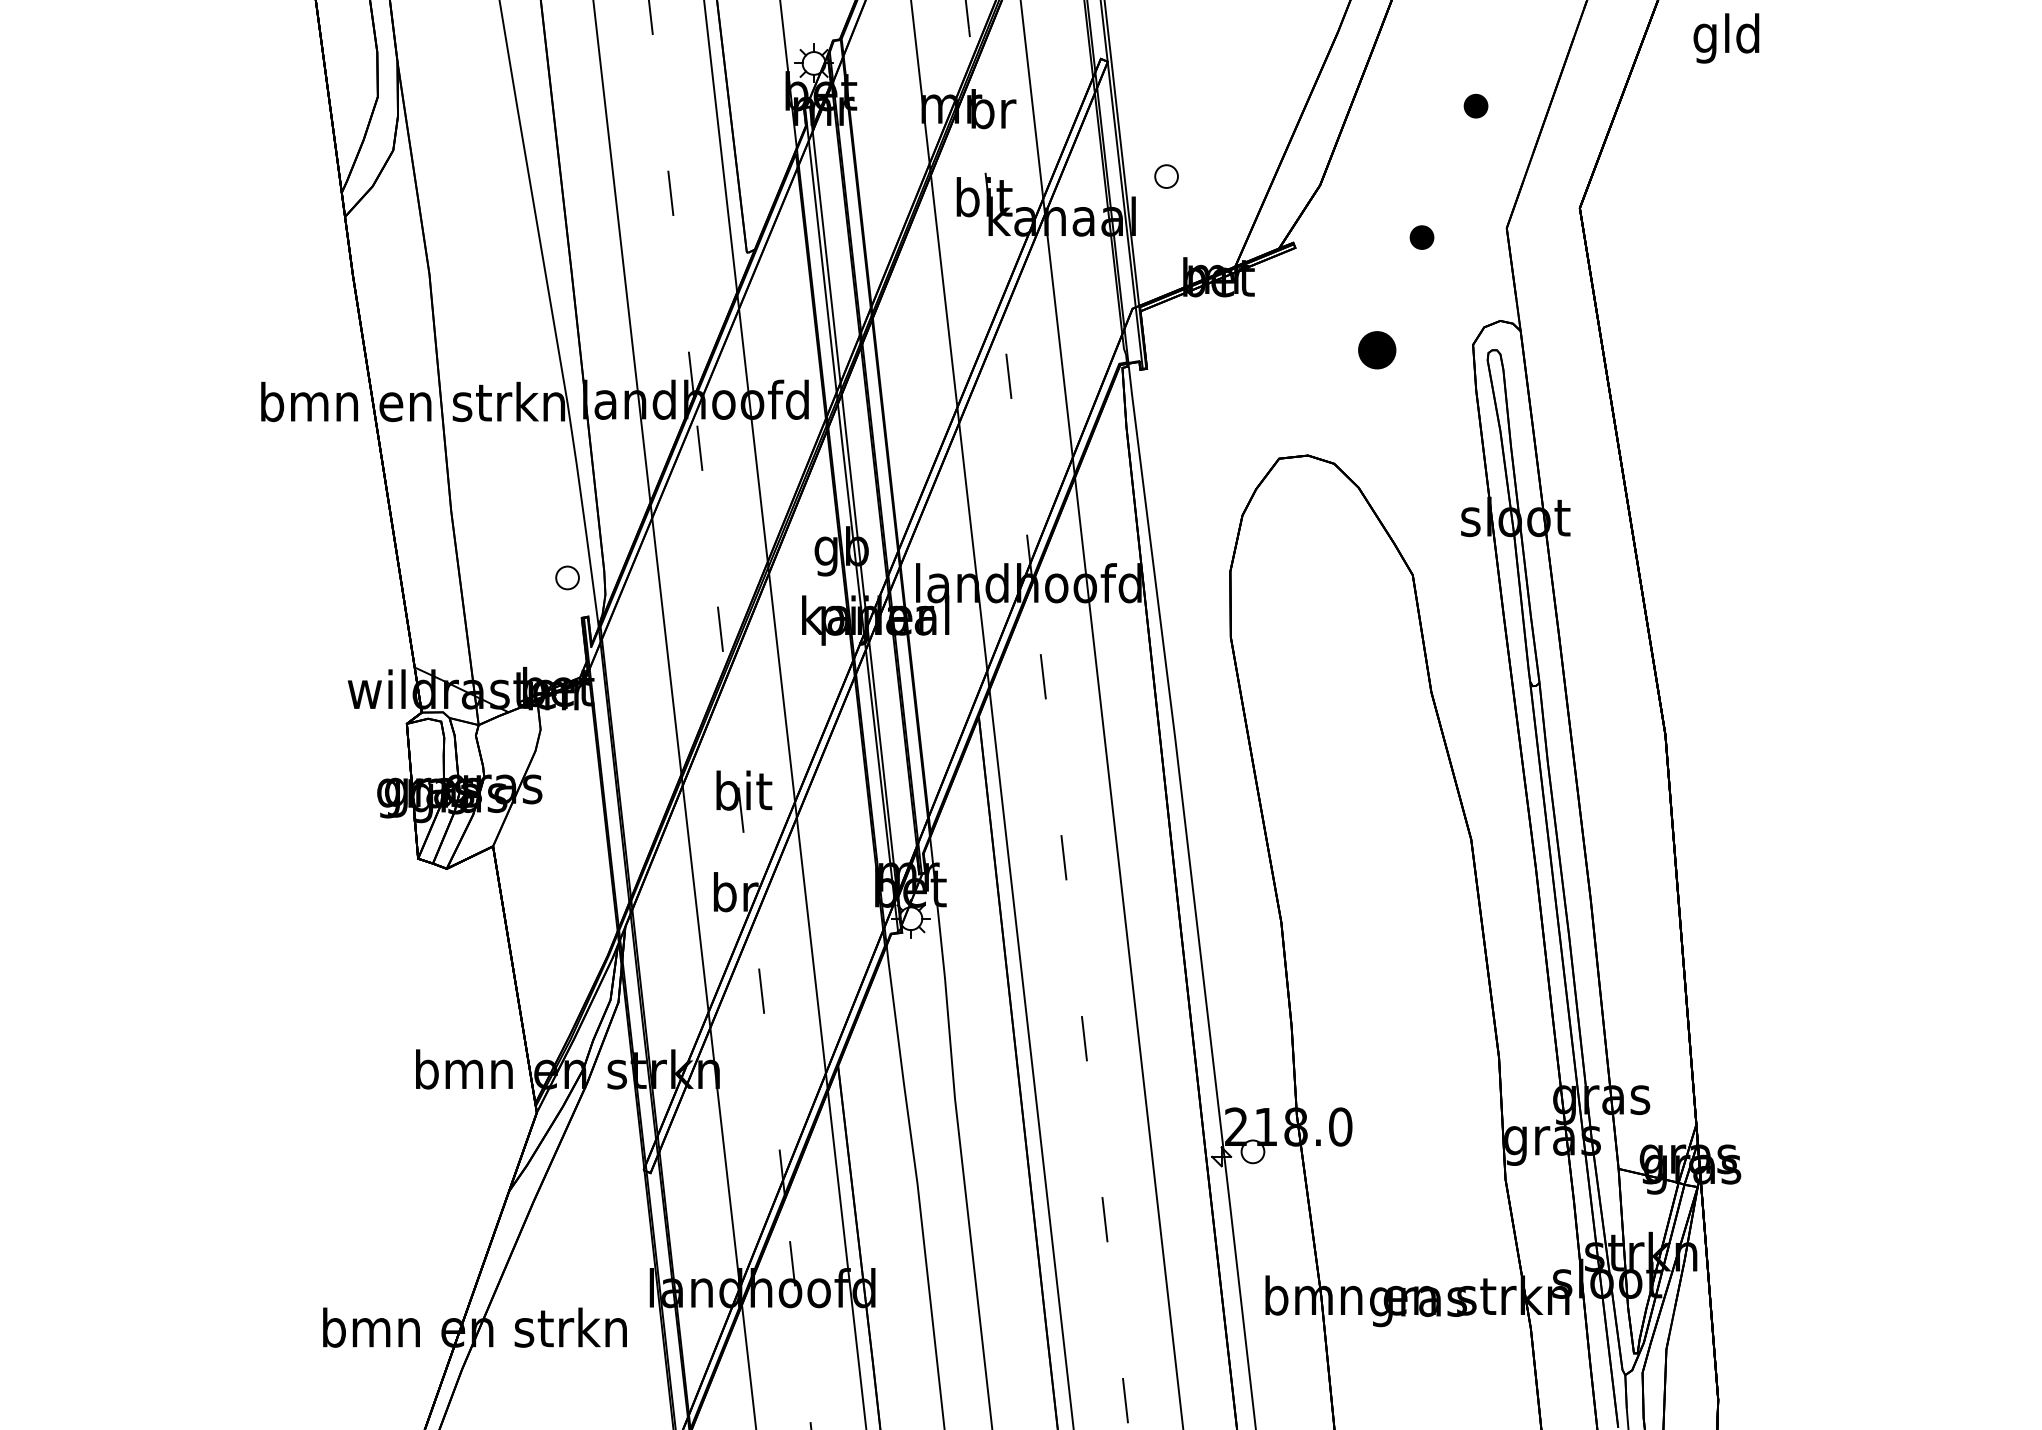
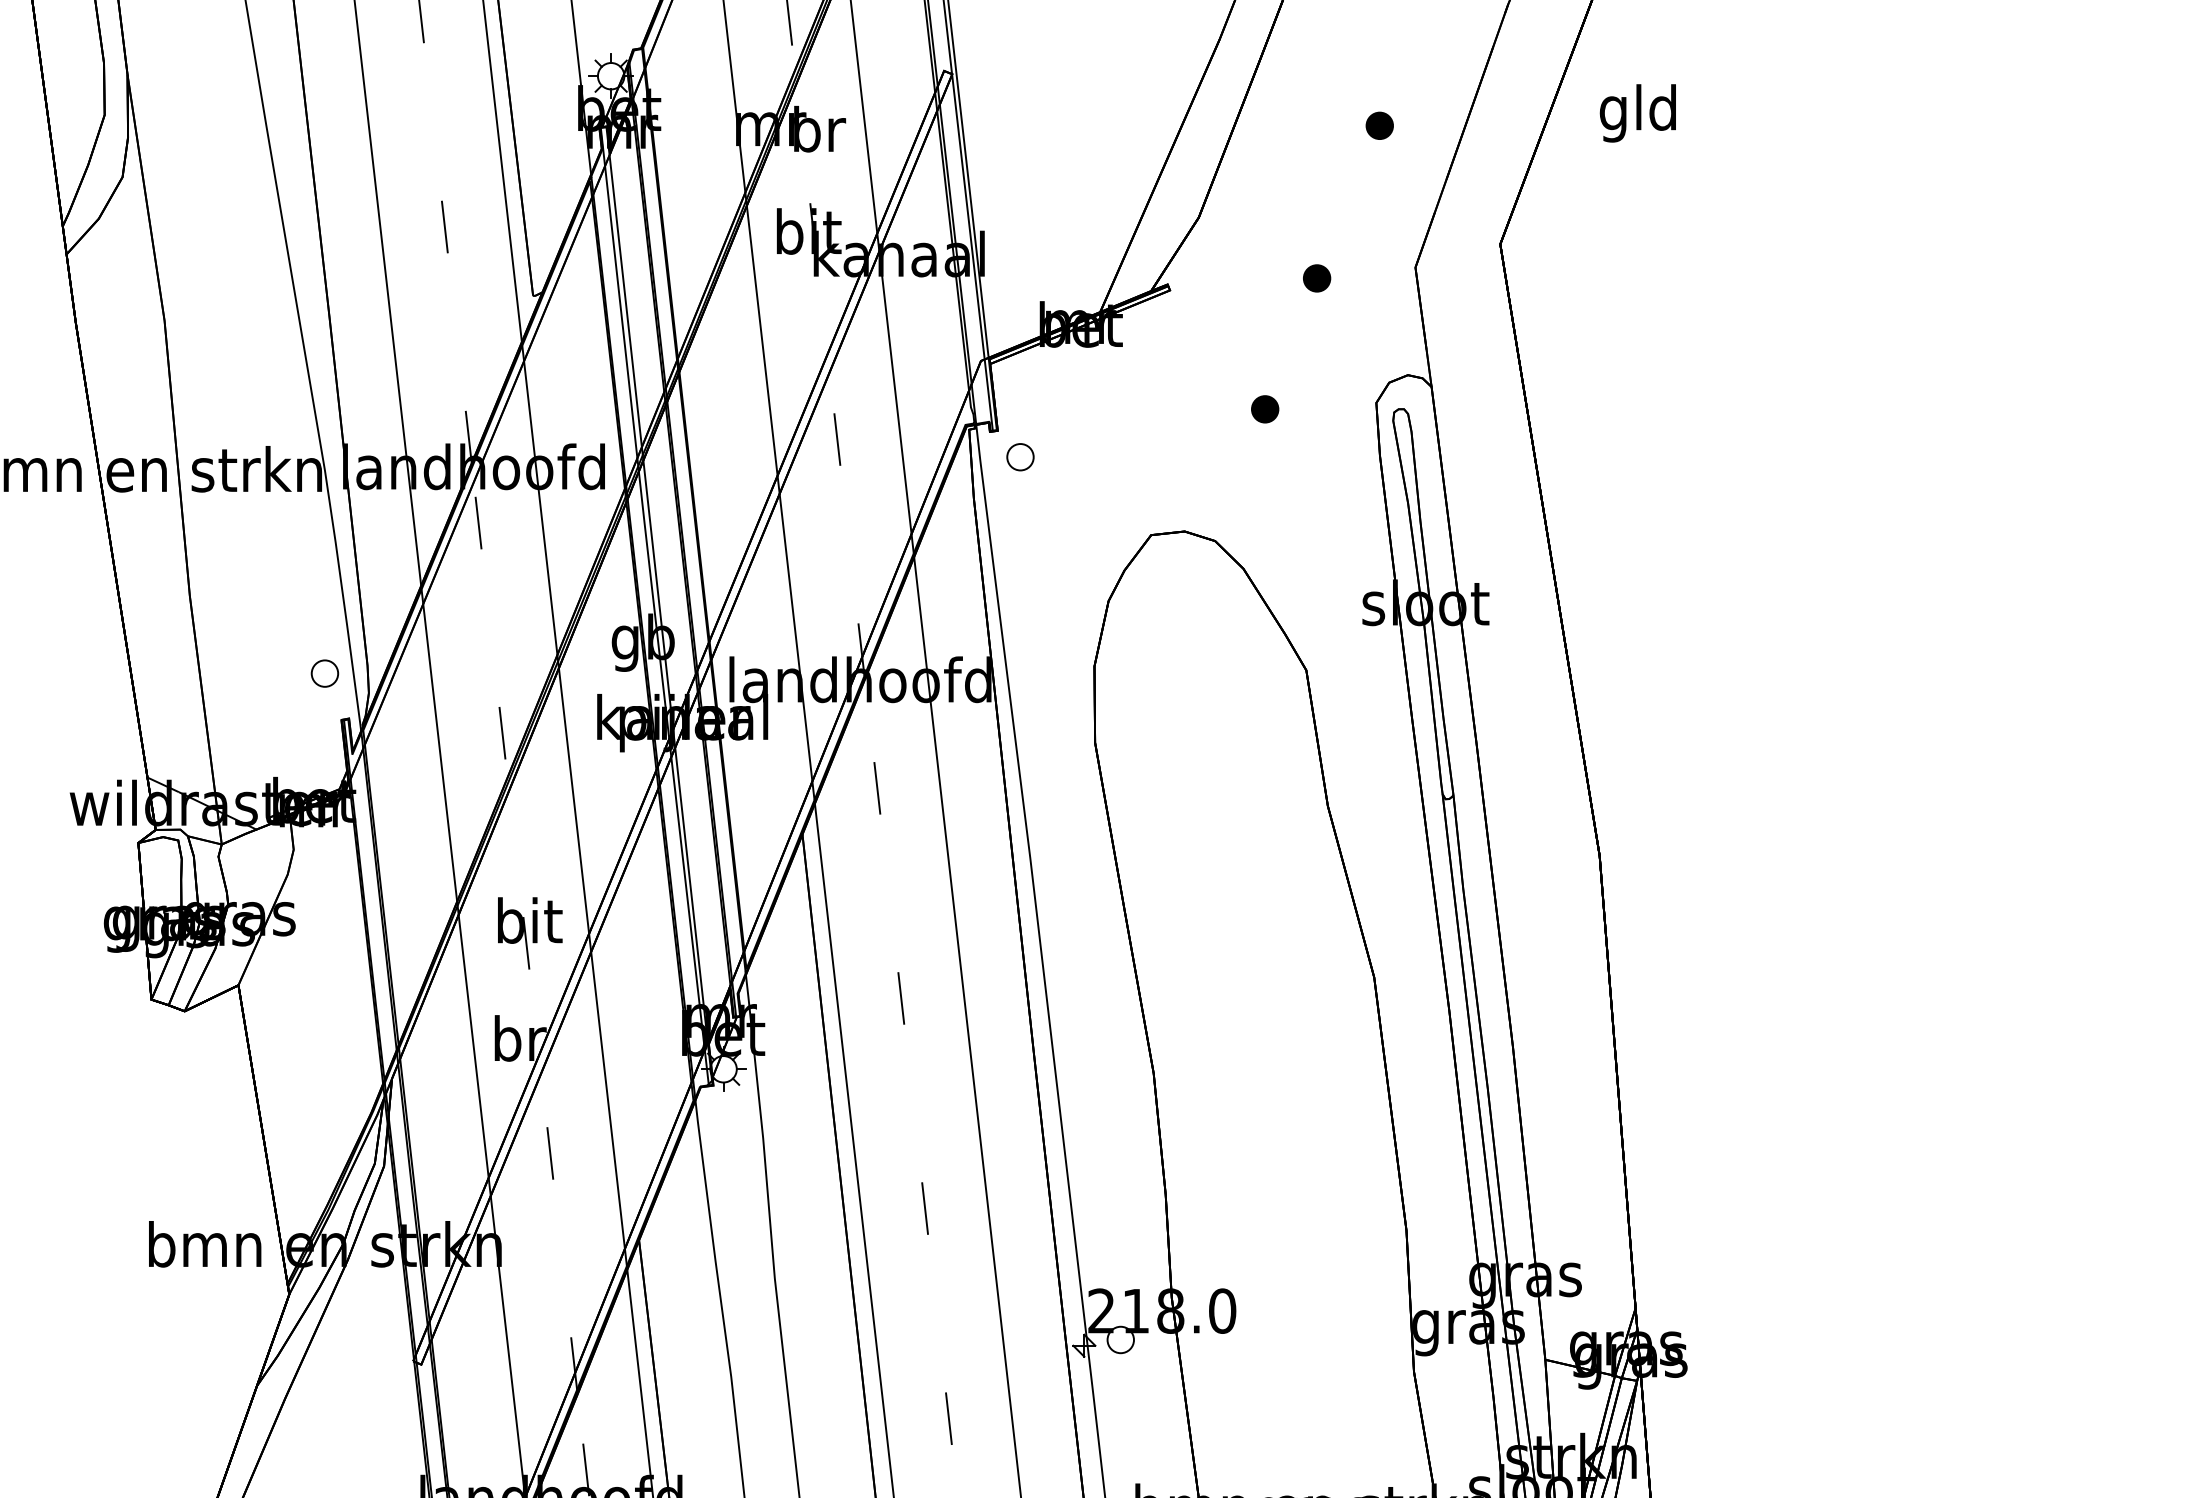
text: (1726, 38) -> (1638, 113), moved
part: (1166, 176) -> (1020, 457), moved
part: (1377, 350) -> (1265, 409), size x0.62

